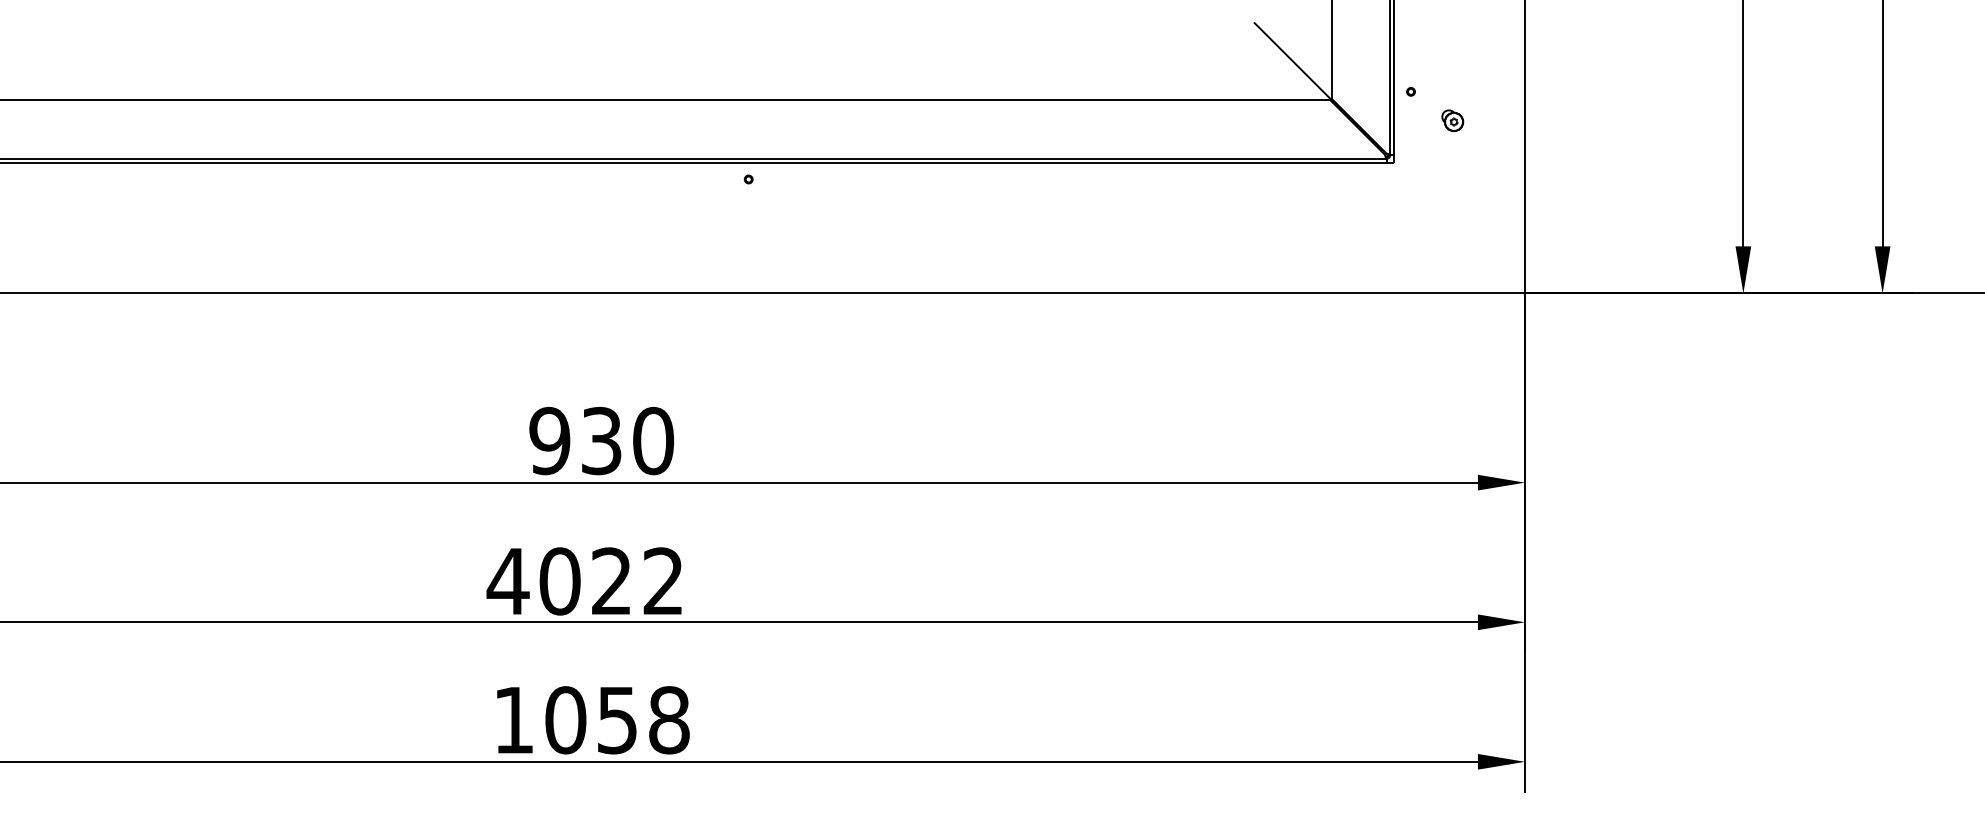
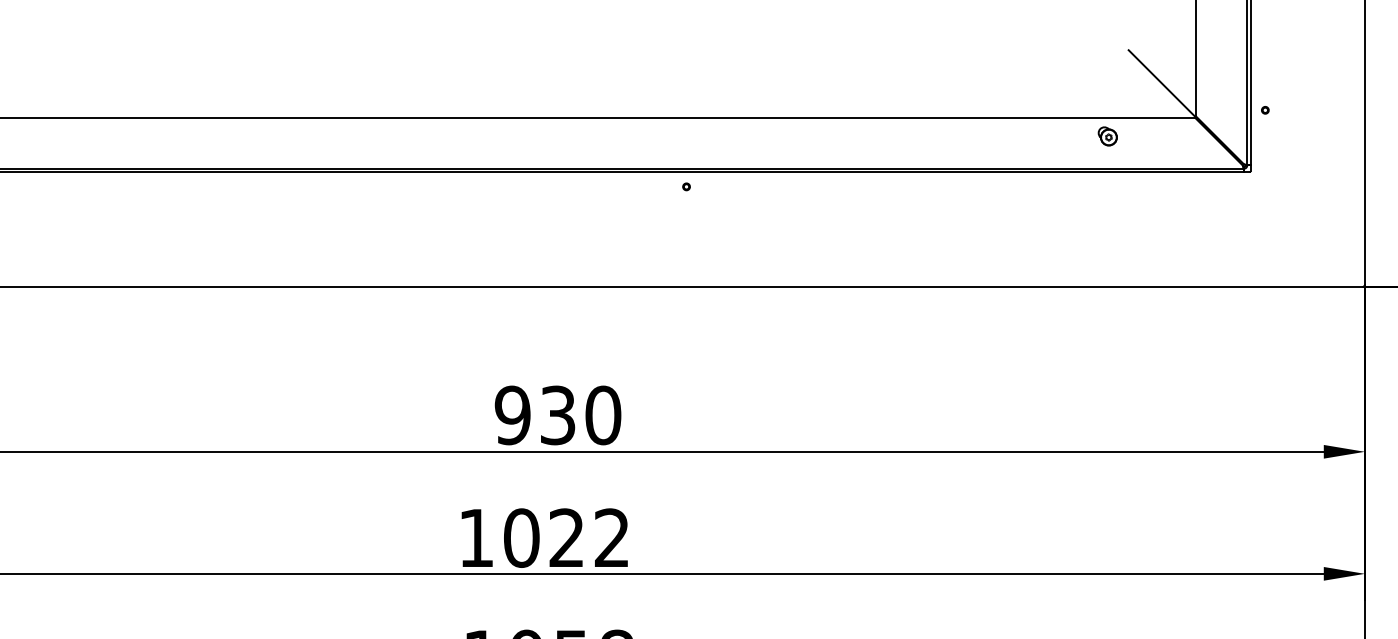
part: (1452, 120) -> (1107, 136), moved
text: (507, 581) -> (475, 538), 4022 -> 1022

